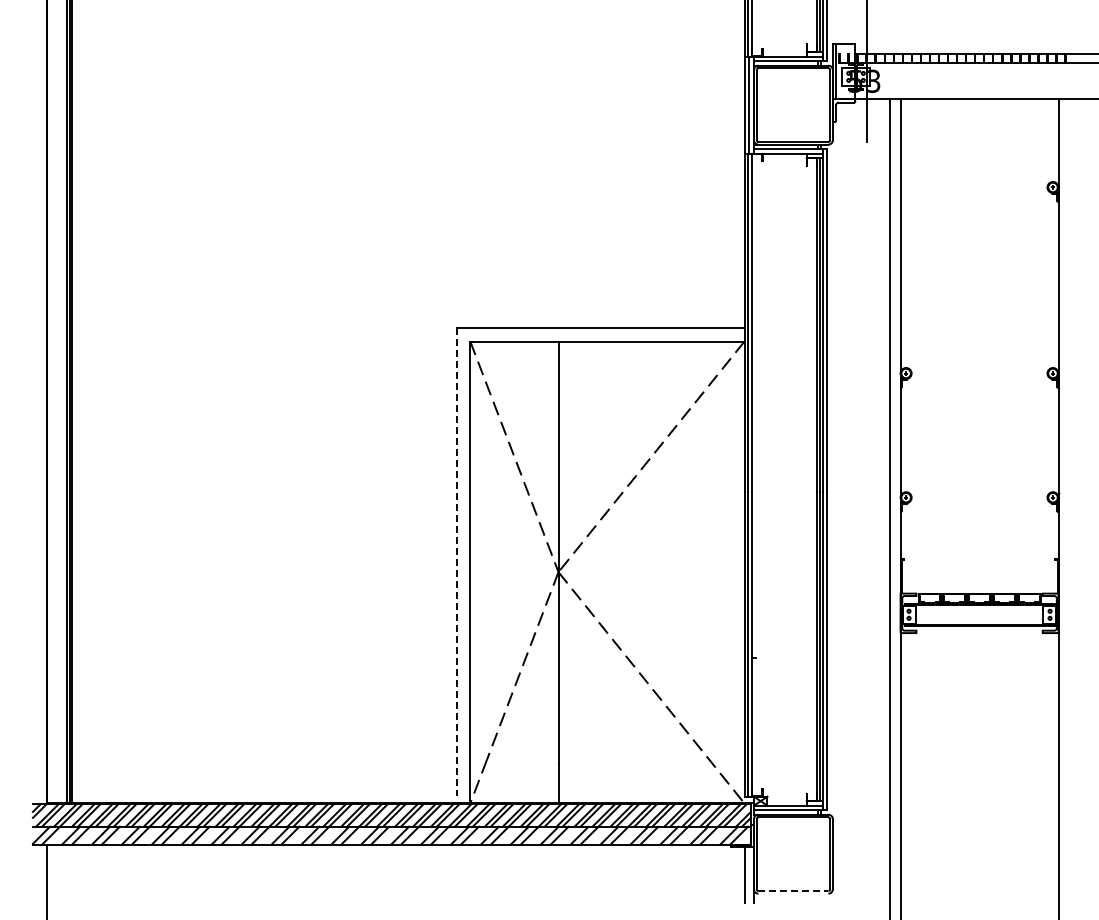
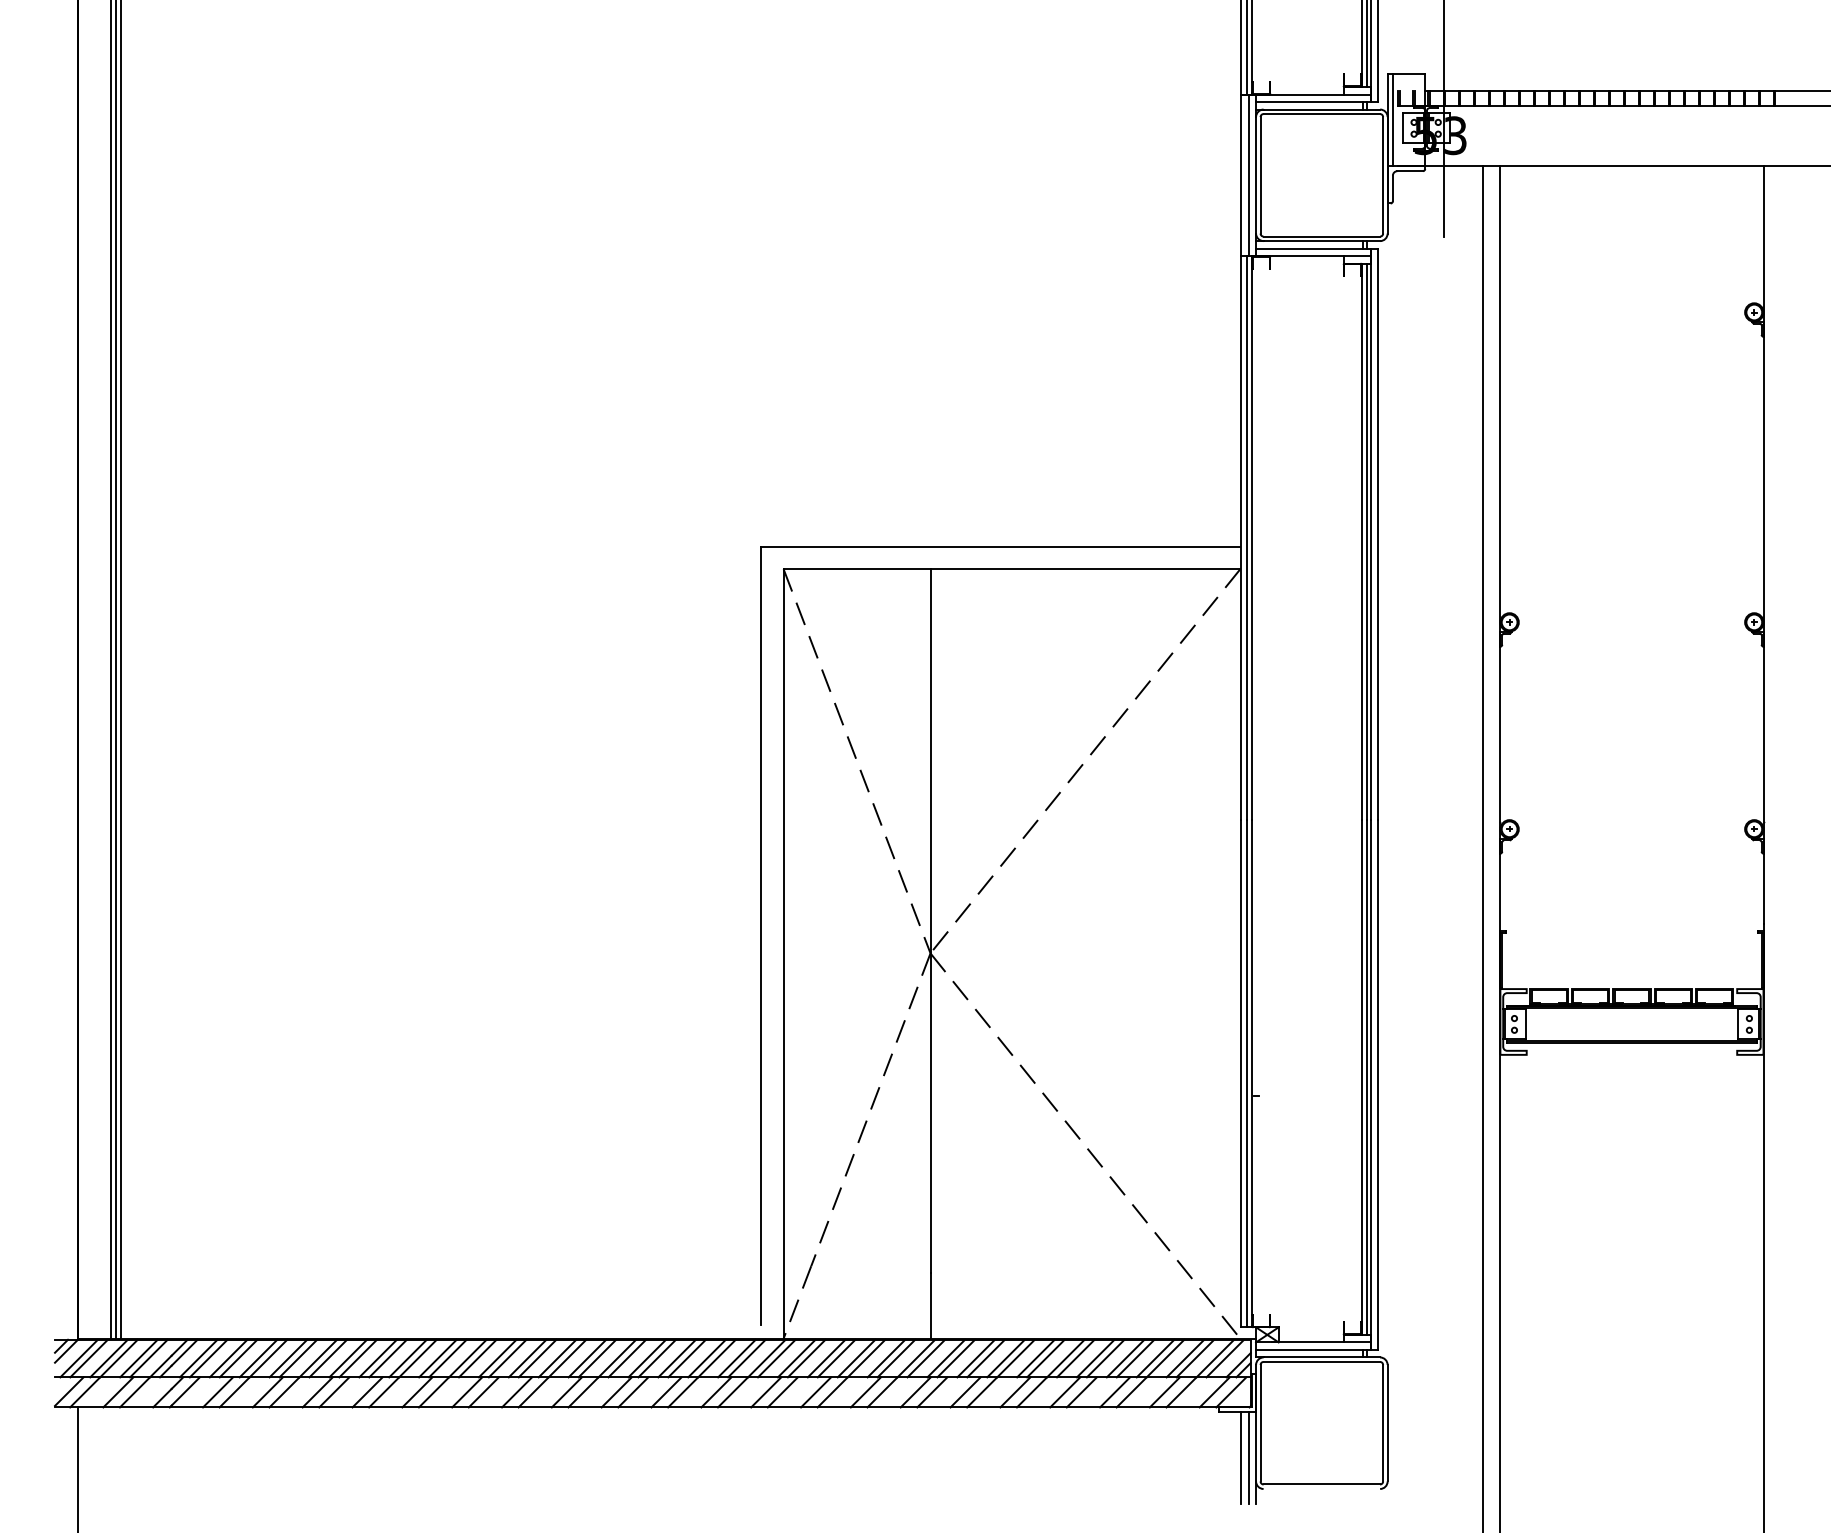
line: (457, 561) -> (762, 935), dashed -> solid
line: (749, 874) -> (1248, 1457), added
line: (793, 890) -> (1321, 1483), dashed -> solid

